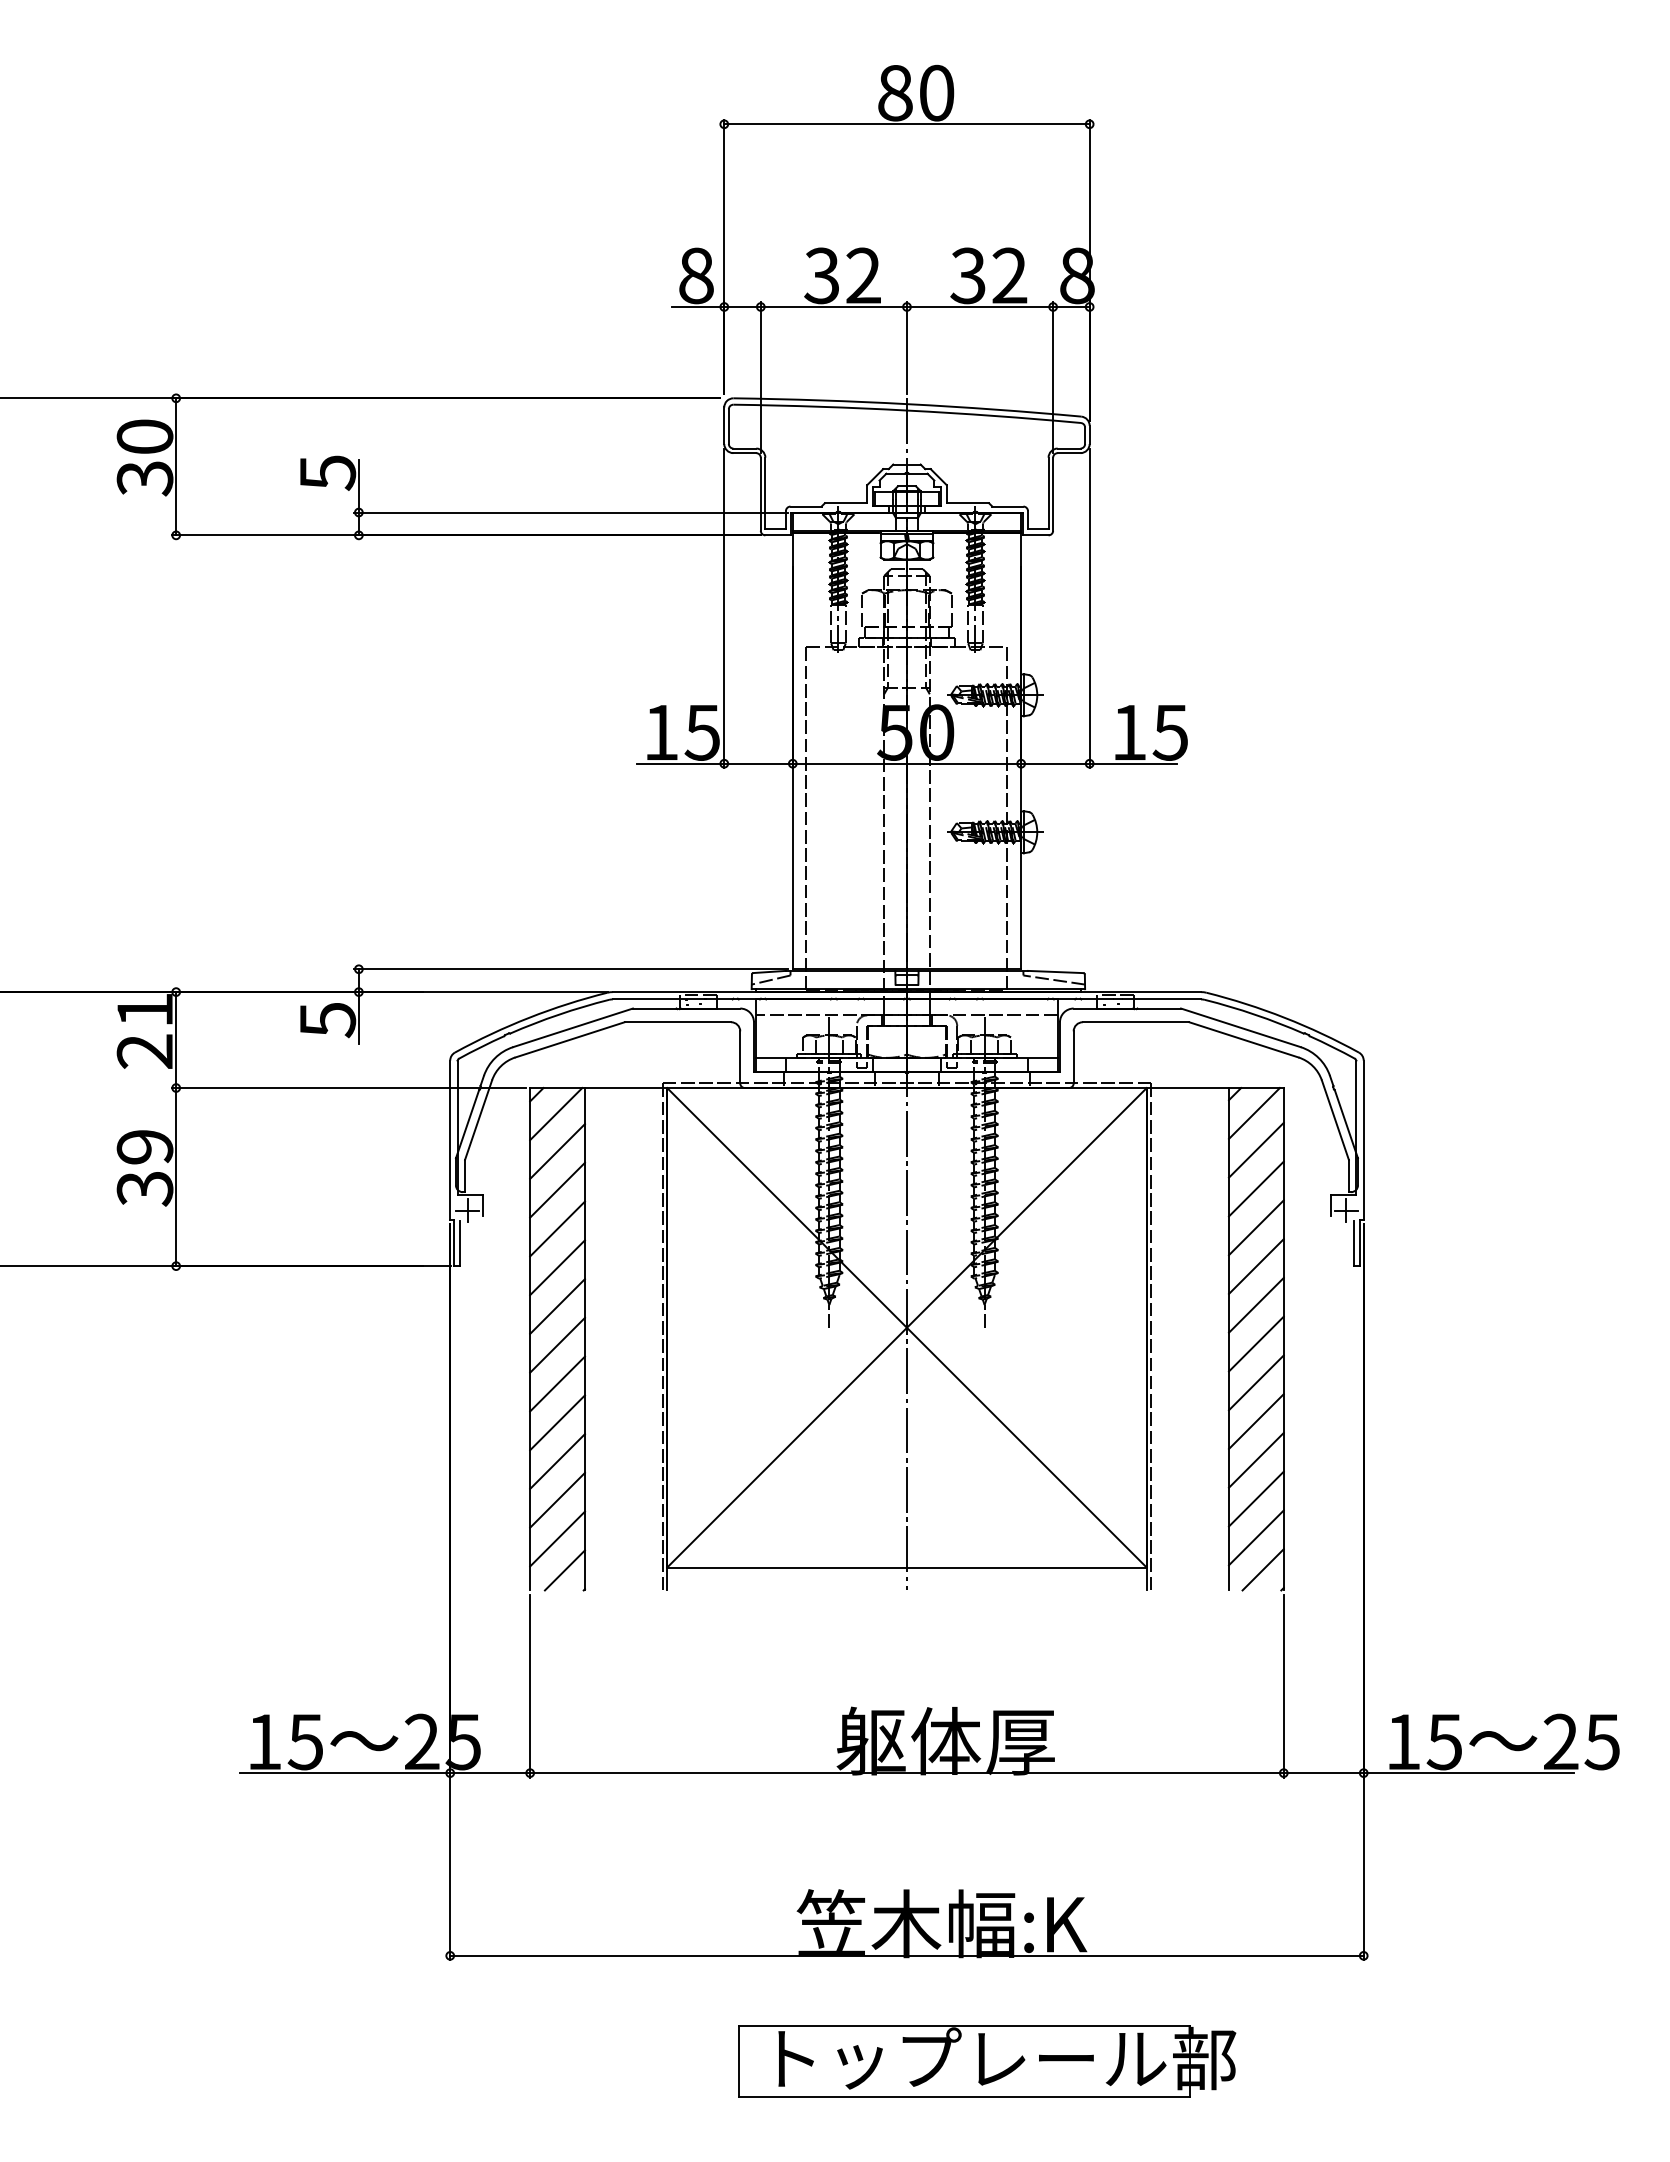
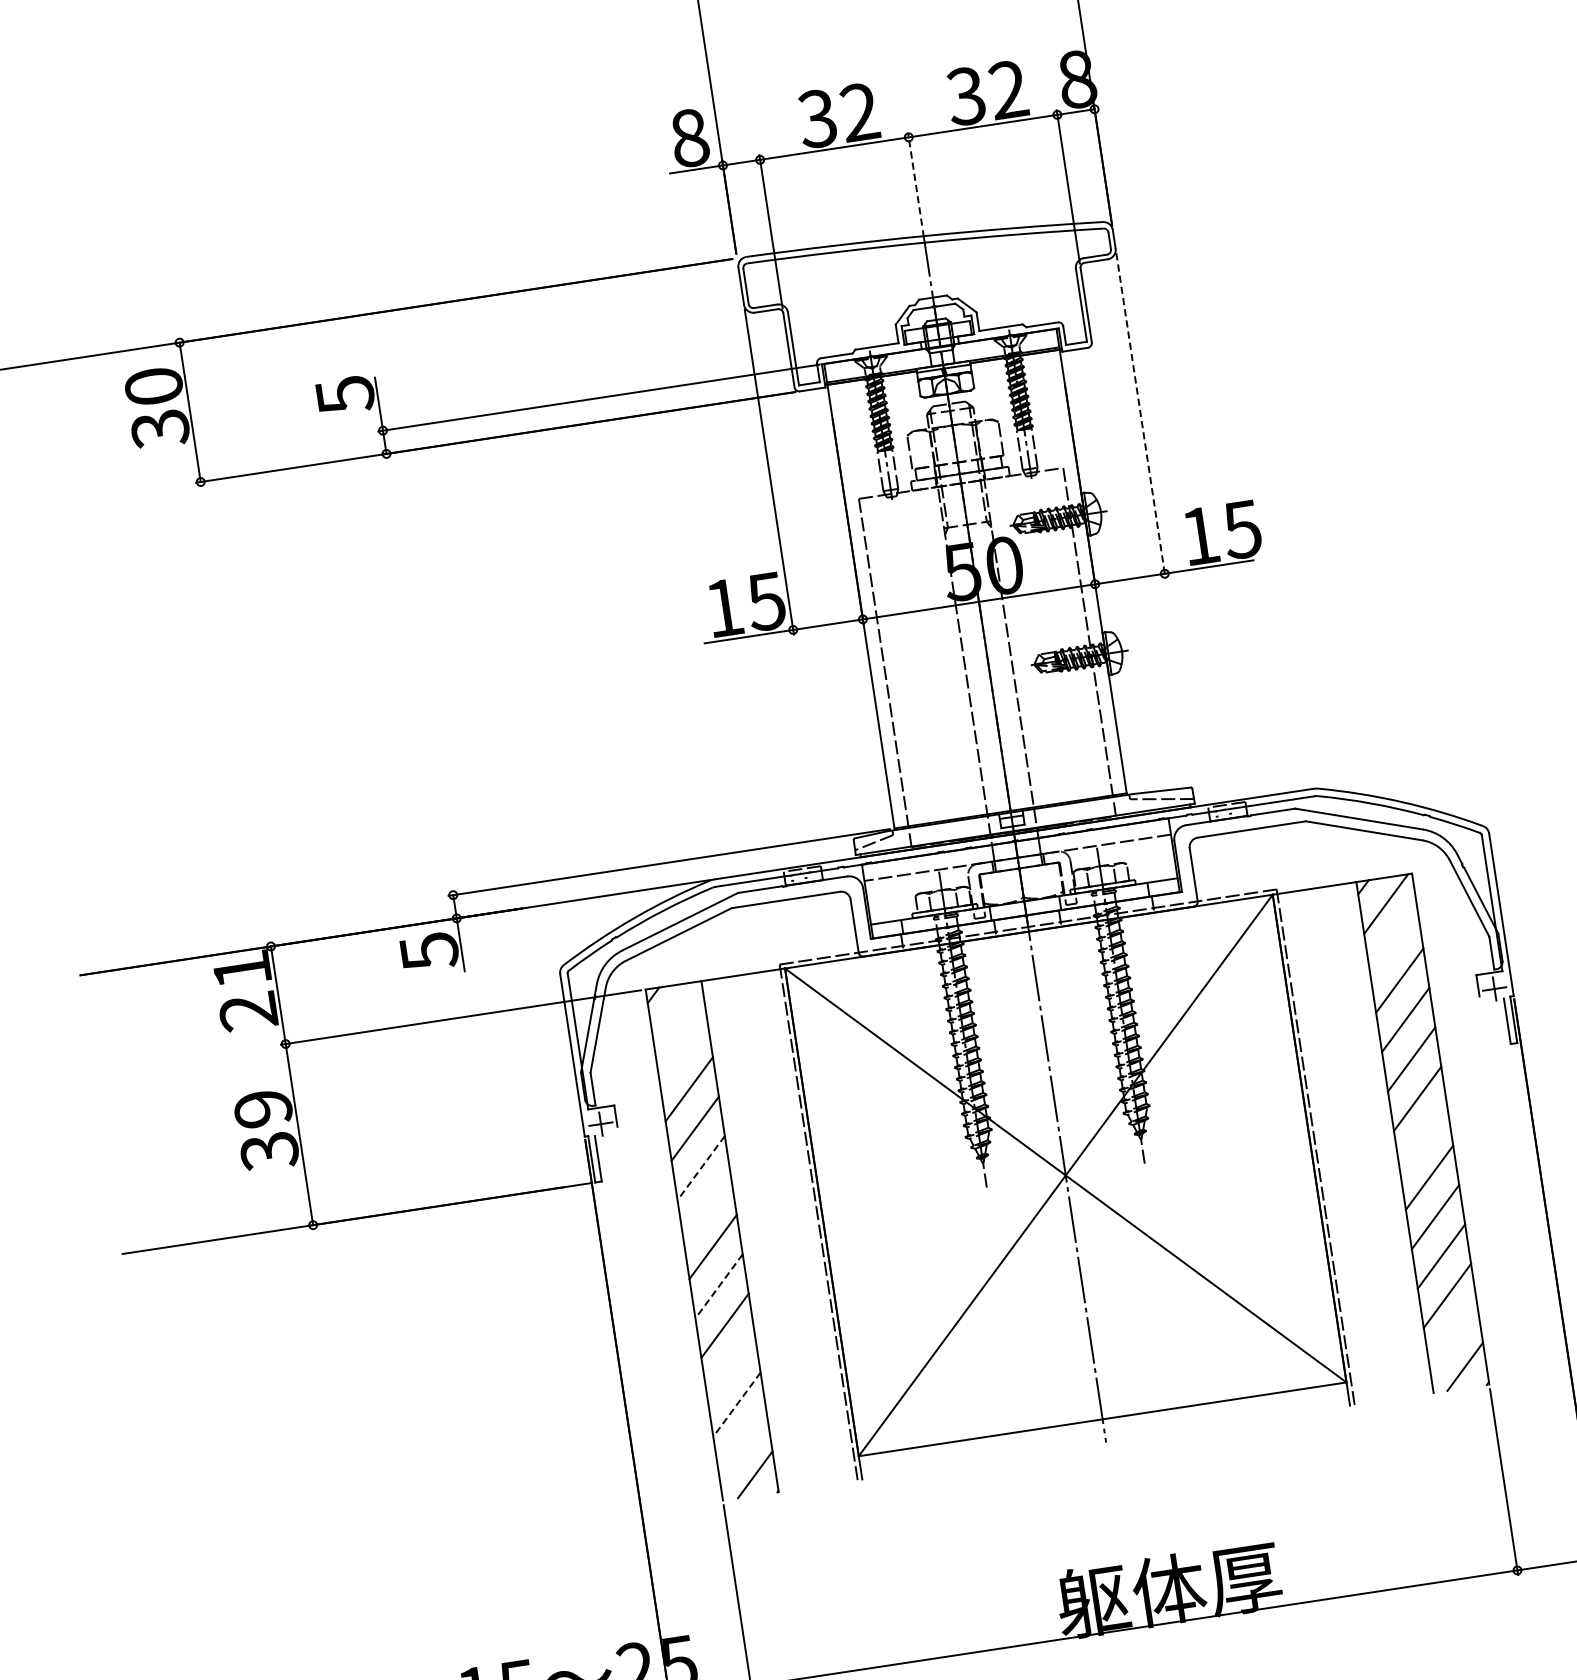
line: (906, 348) -> (914, 179), solid -> dashed
line: (1089, 608) -> (1140, 415), solid -> dashed
line: (556, 1114) -> (676, 1012), removed
line: (1255, 1149) -> (1392, 940), removed
line: (557, 1151) -> (683, 1049), removed
line: (557, 1267) -> (701, 1167), solid -> dashed
line: (557, 1306) -> (707, 1207), removed
line: (1255, 1343) -> (1422, 1137), removed
line: (557, 1384) -> (719, 1286), solid -> dashed
line: (557, 1461) -> (730, 1365), removed
line: (557, 1500) -> (736, 1404), solid -> dashed
line: (1255, 1537) -> (1452, 1335), removed
line: (557, 1538) -> (742, 1443), removed

